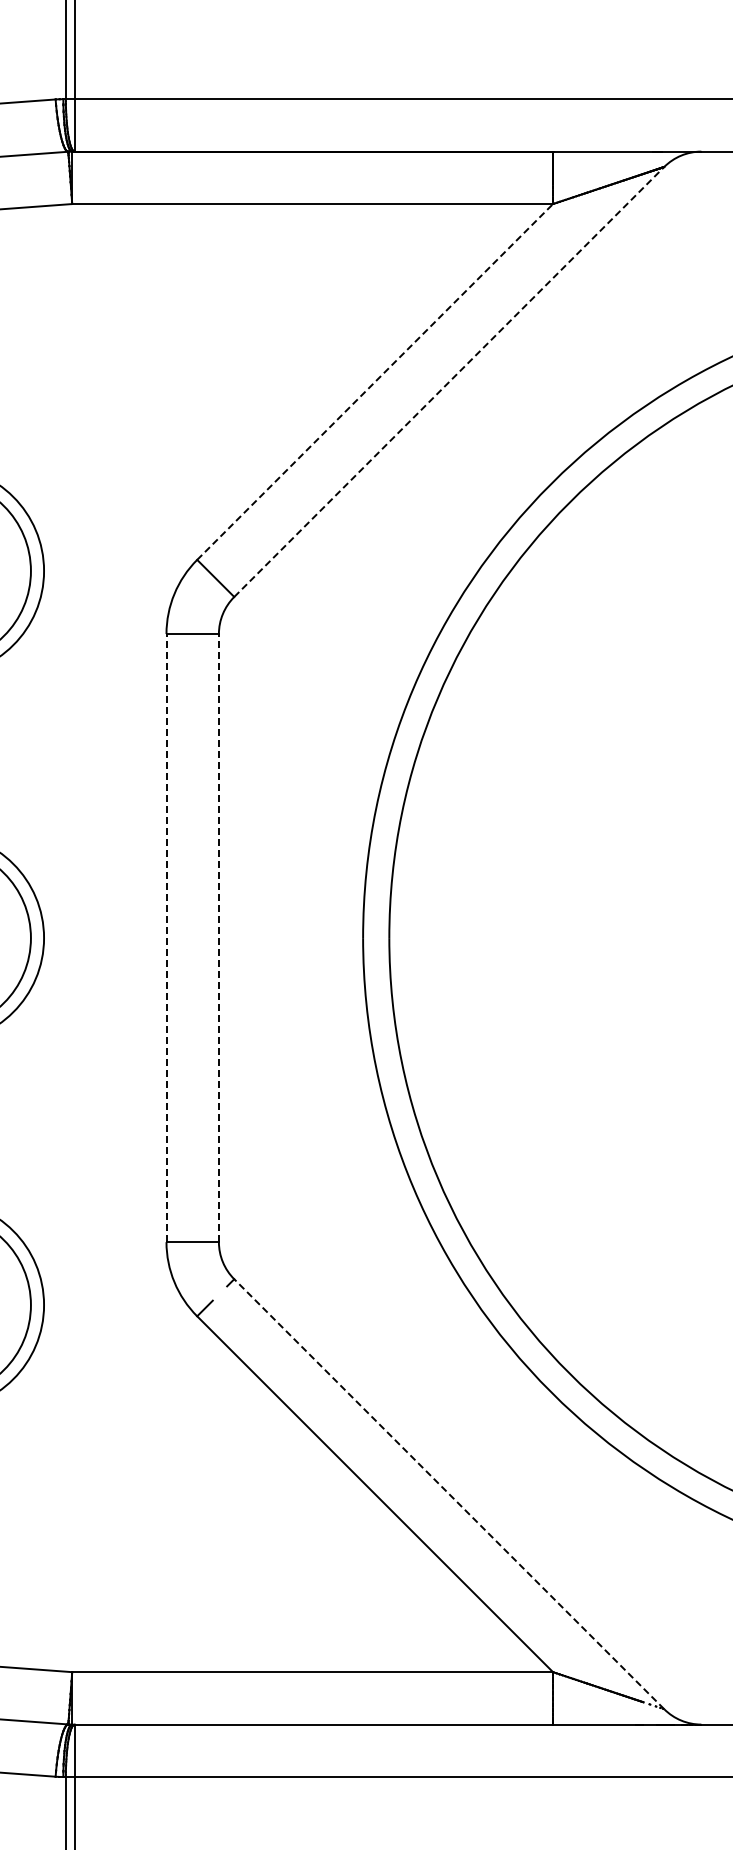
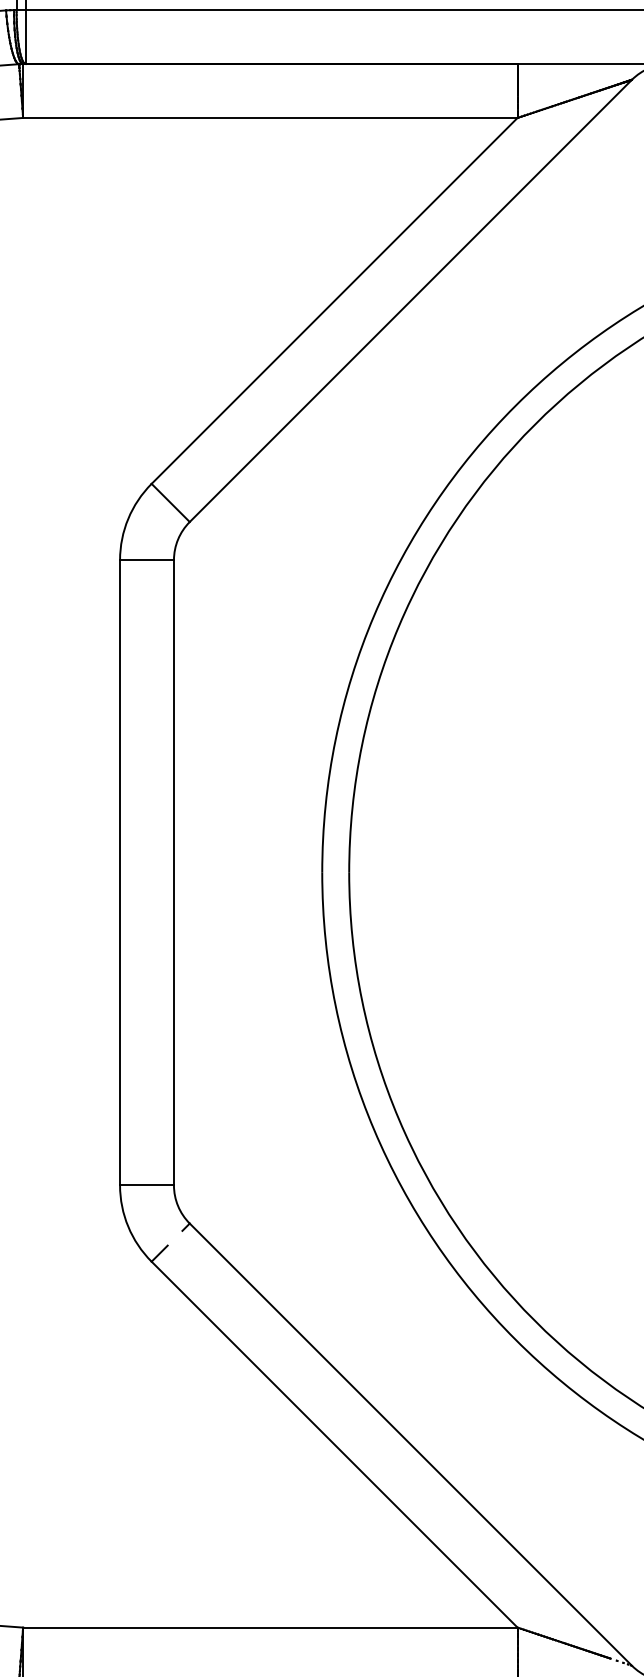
line: (375, 381) -> (334, 300), dashed -> solid
line: (449, 381) -> (411, 300), dashed -> solid
line: (166, 937) -> (120, 872), dashed -> solid
line: (218, 937) -> (173, 872), dashed -> solid
line: (448, 1493) -> (410, 1443), dashed -> solid

